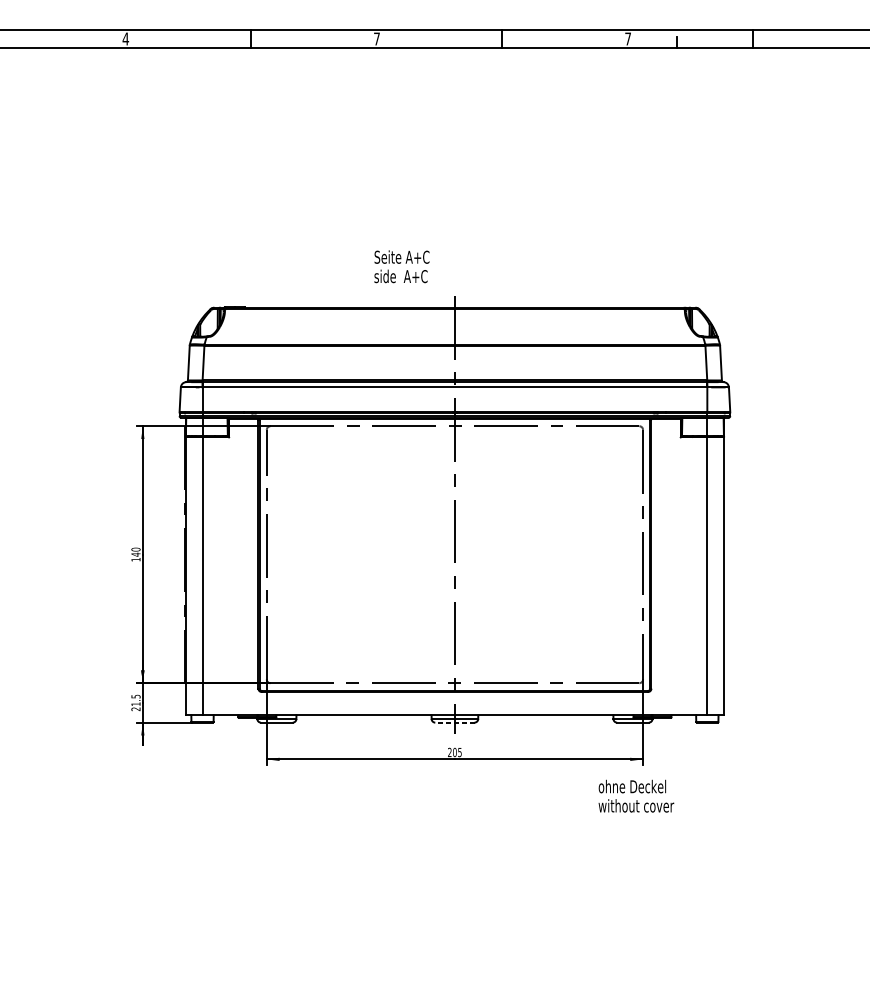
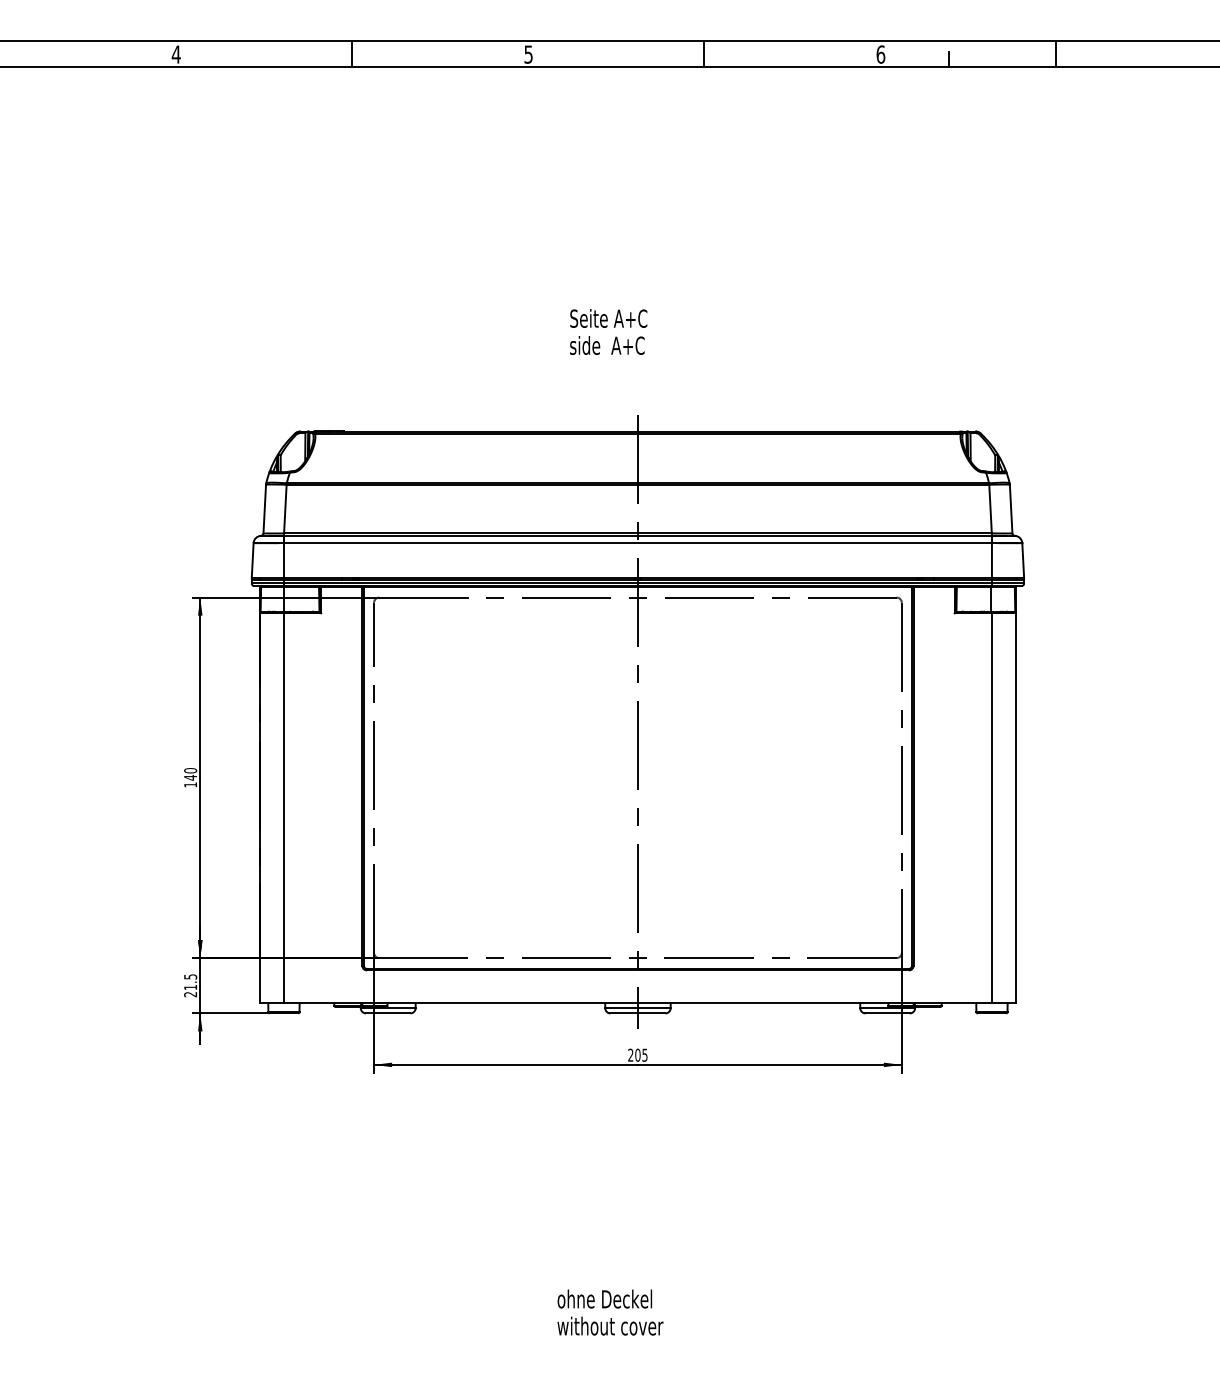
text: (376, 38) -> (528, 54), 7 -> 5
text: (627, 38) -> (880, 54), 7 -> 6
text: (401, 266) -> (608, 331), moved
line: (454, 722) -> (637, 1013), dashed -> solid
text: (636, 796) -> (610, 1312), moved

